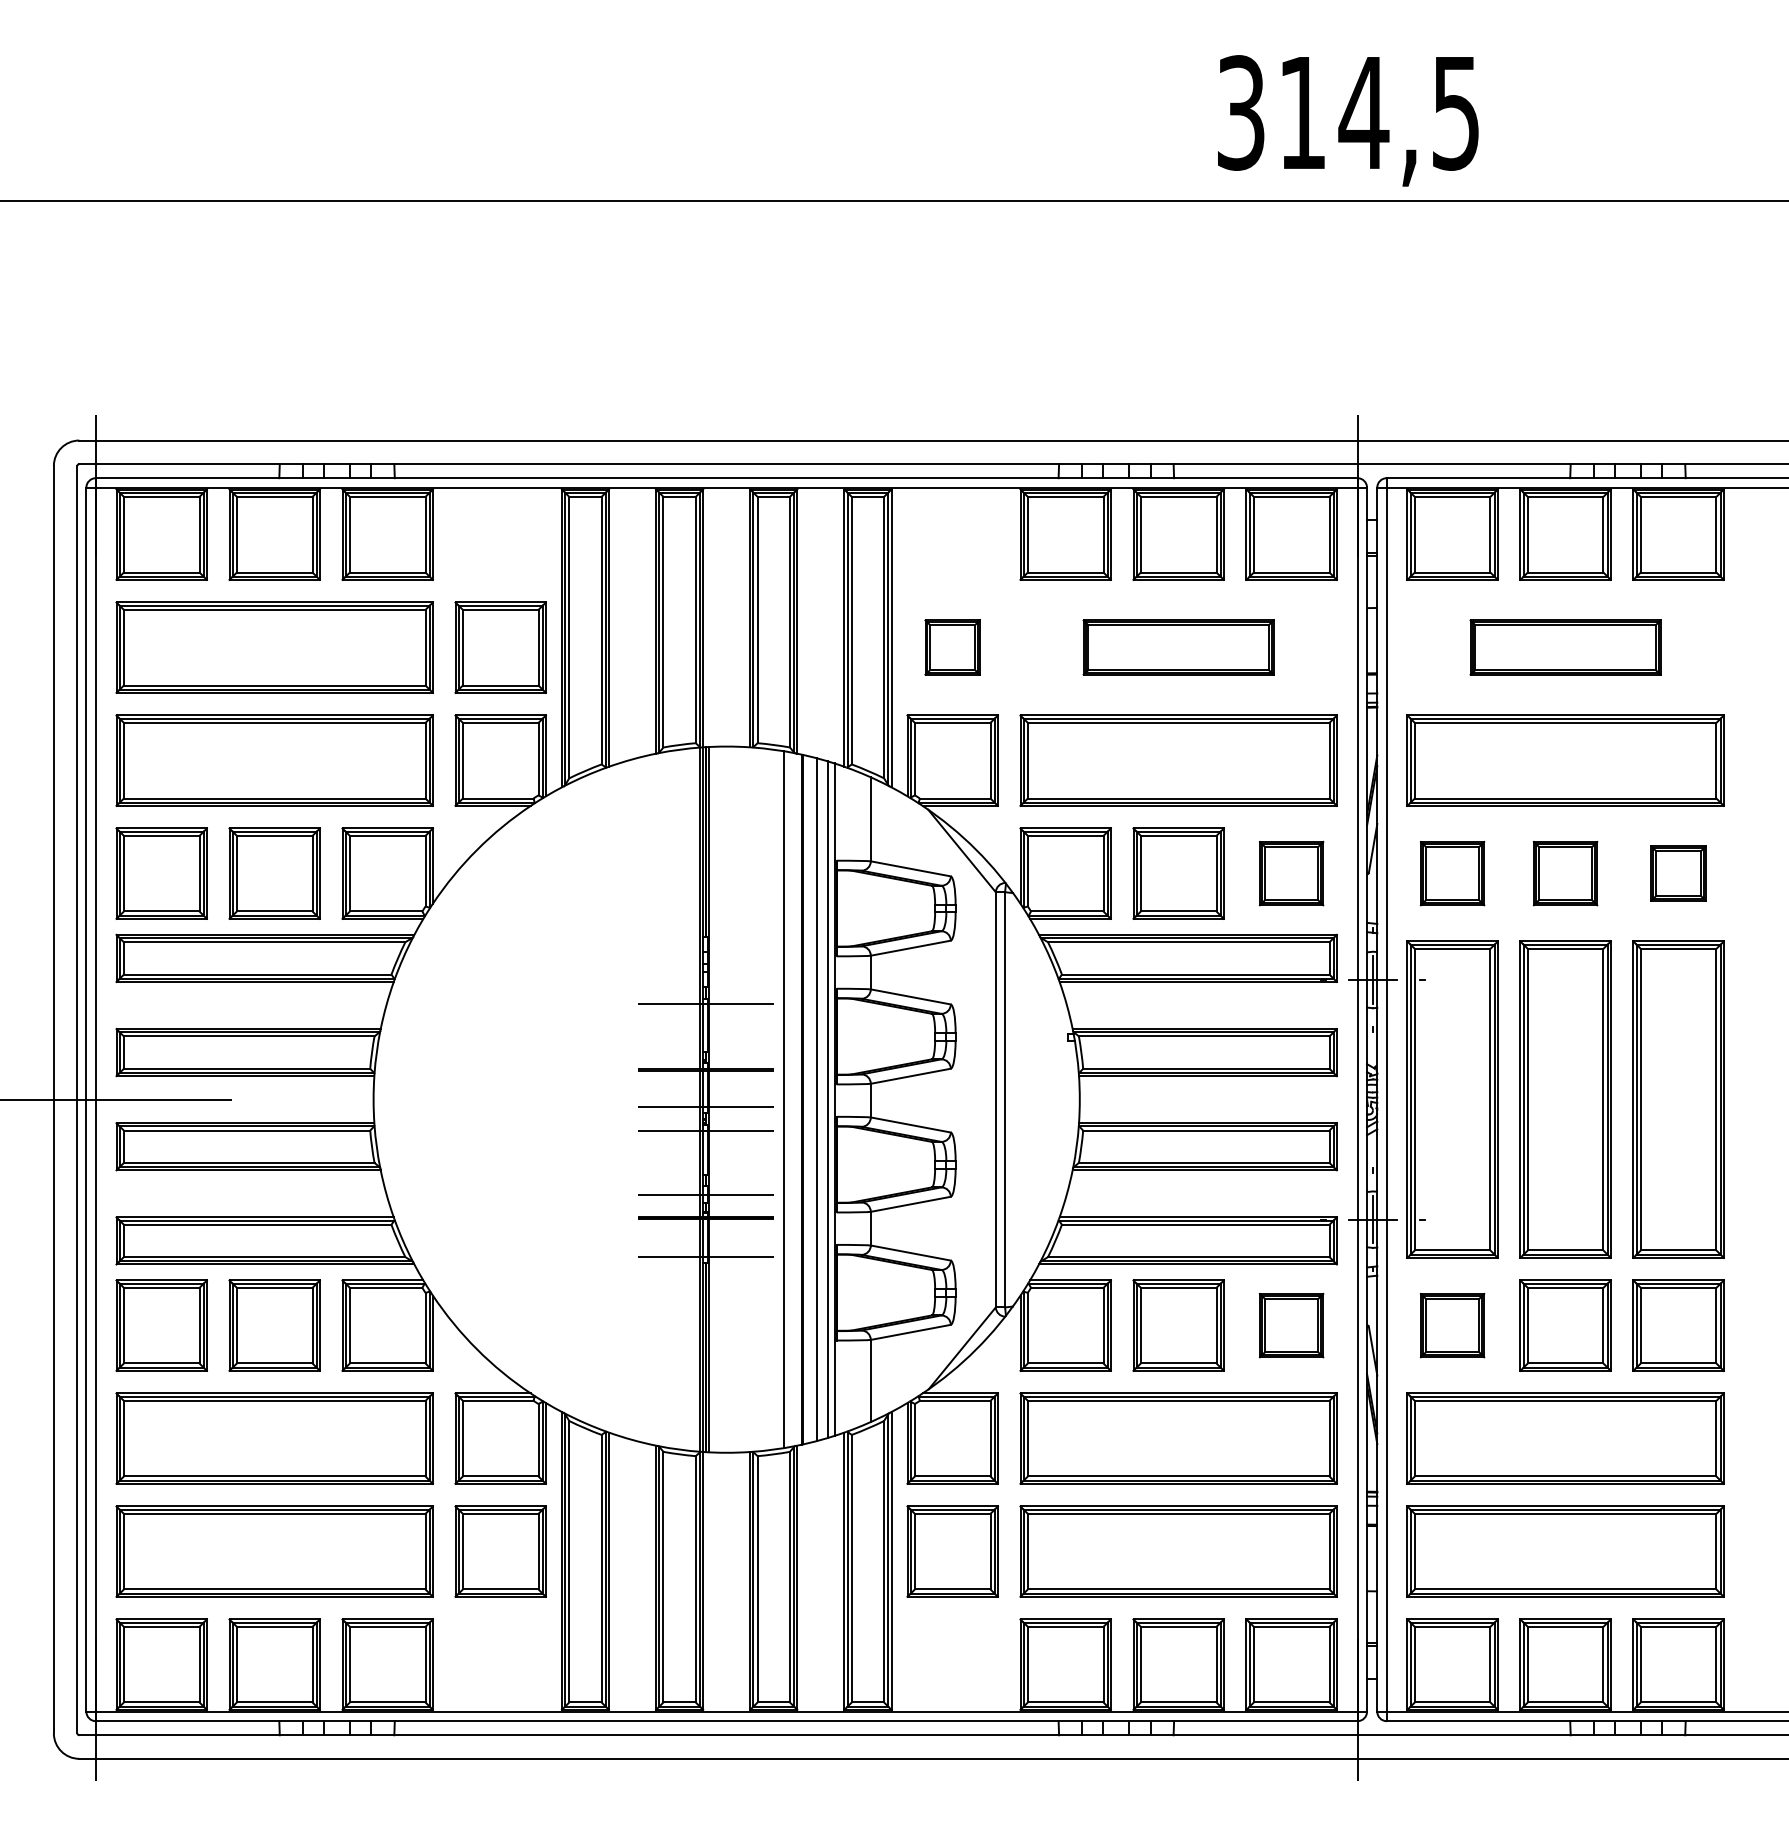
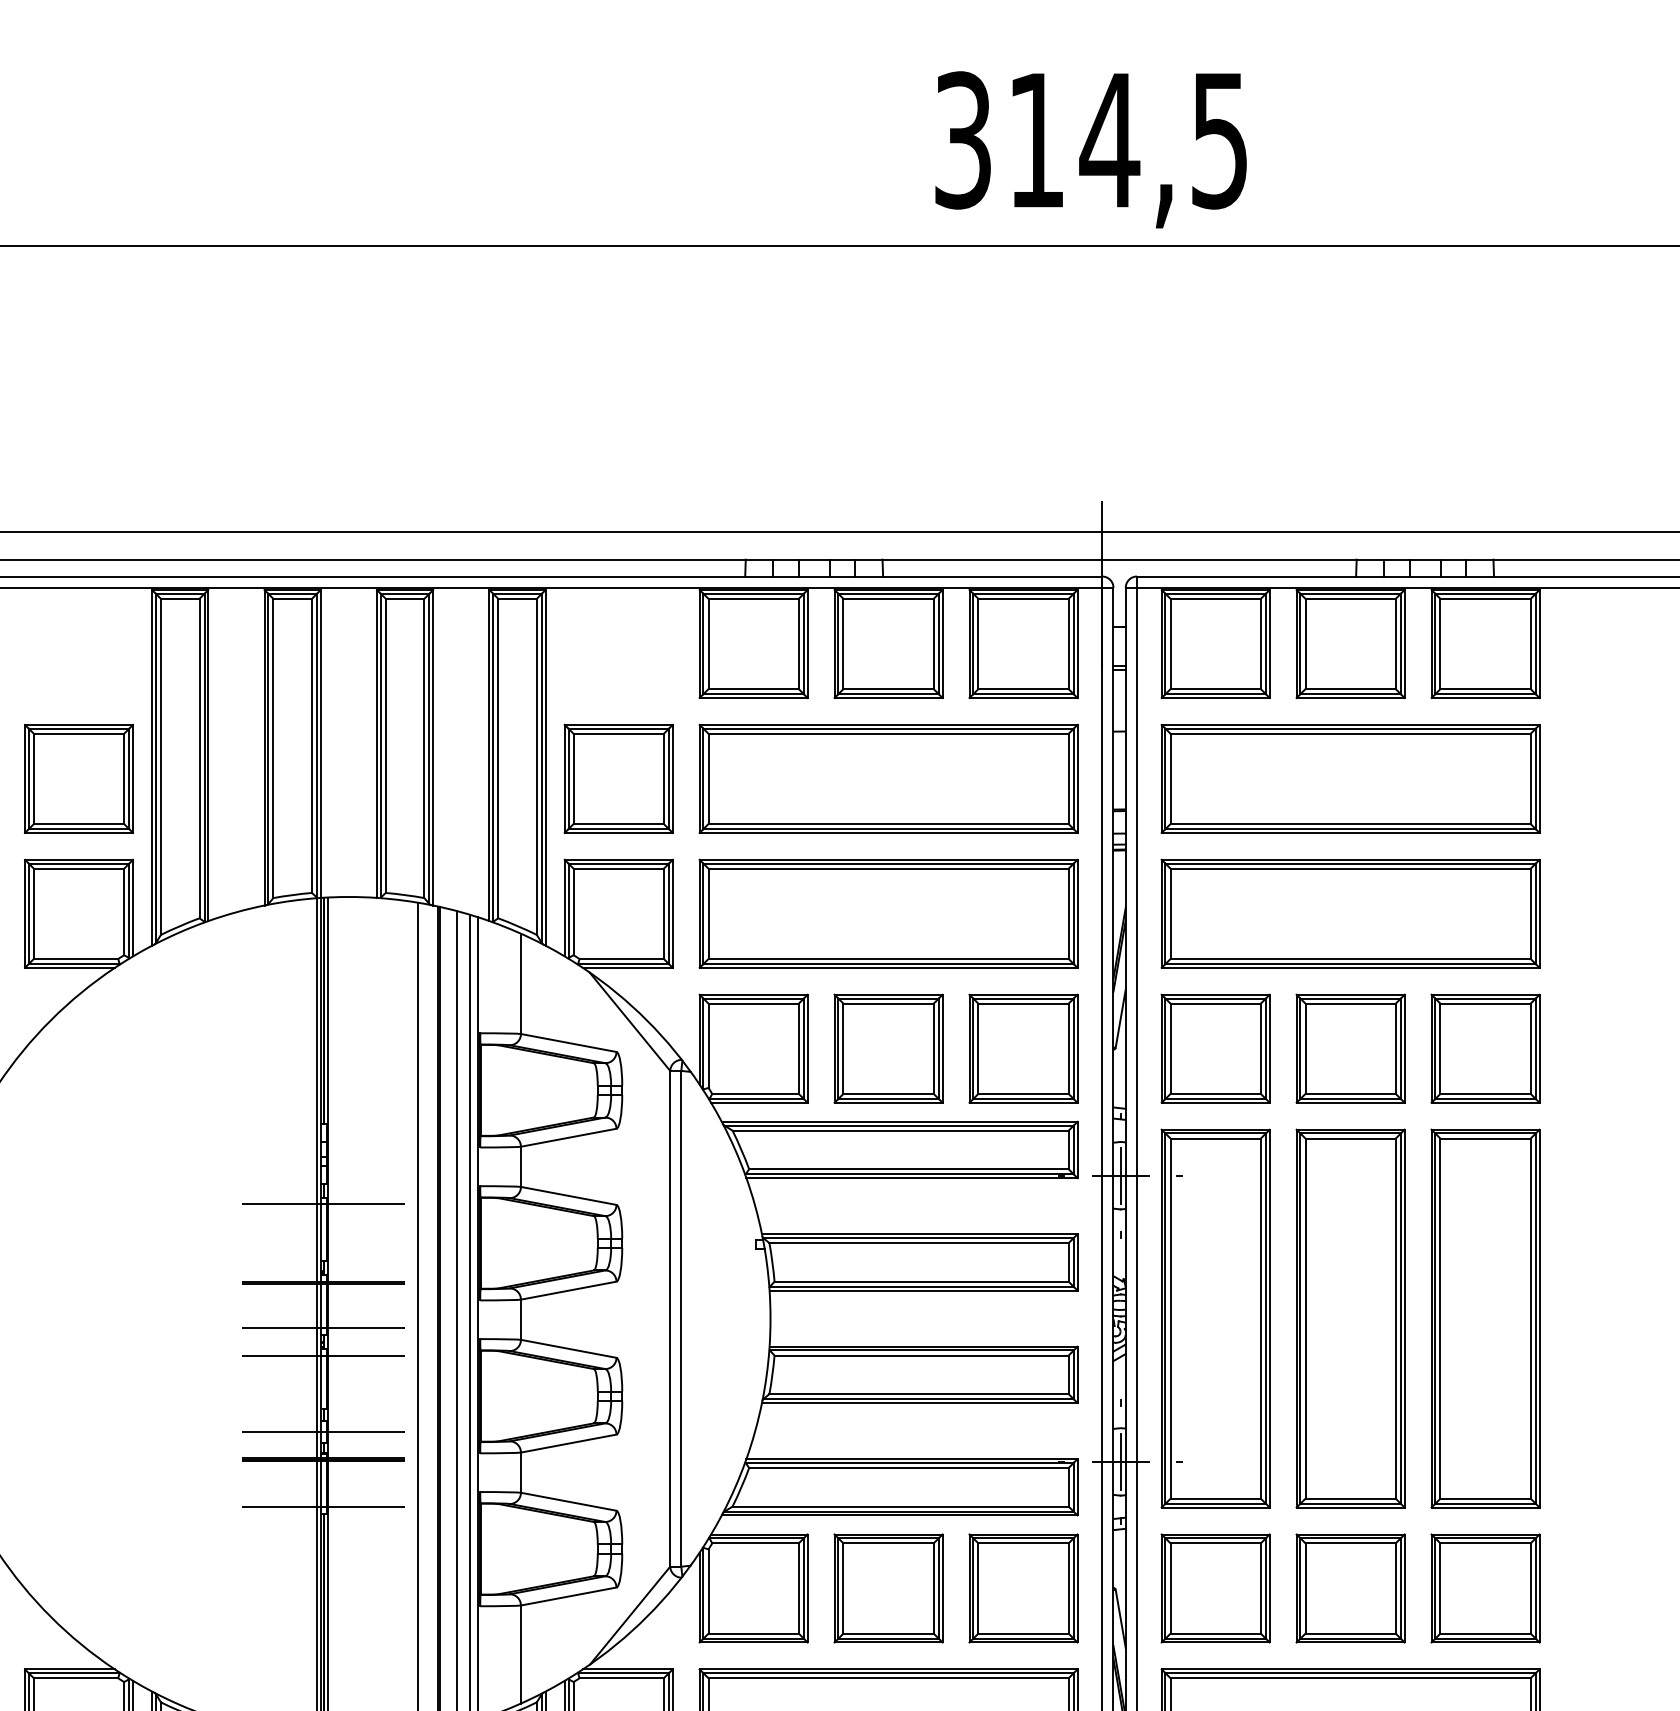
part: (952, 647) -> (618, 778), size x1.67
part: (1178, 647) -> (888, 778), size x1.67
part: (1565, 647) -> (1350, 778), size x1.67
part: (1291, 873) -> (1023, 1048), size x1.43
part: (1452, 873) -> (1215, 1048), size x1.43
part: (1565, 873) -> (1350, 1048), size x1.43
part: (1678, 873) -> (1485, 1048), size x1.67
part: (1291, 1325) -> (1023, 1588), size x1.43
part: (1452, 1325) -> (1215, 1588), size x1.43

